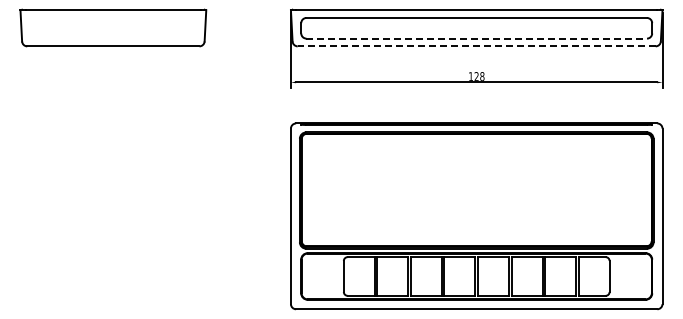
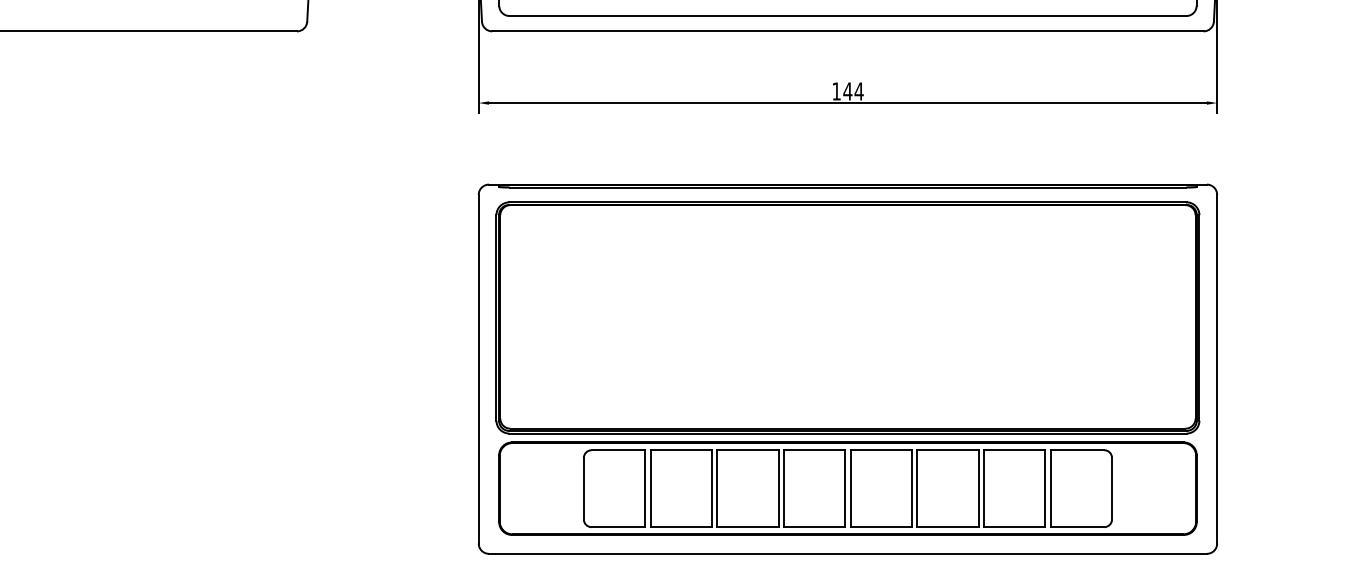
line: (477, 38) -> (849, 15), dashed -> solid
line: (476, 46) -> (847, 31), dashed -> solid
text: (479, 76) -> (853, 91), 128 -> 144

